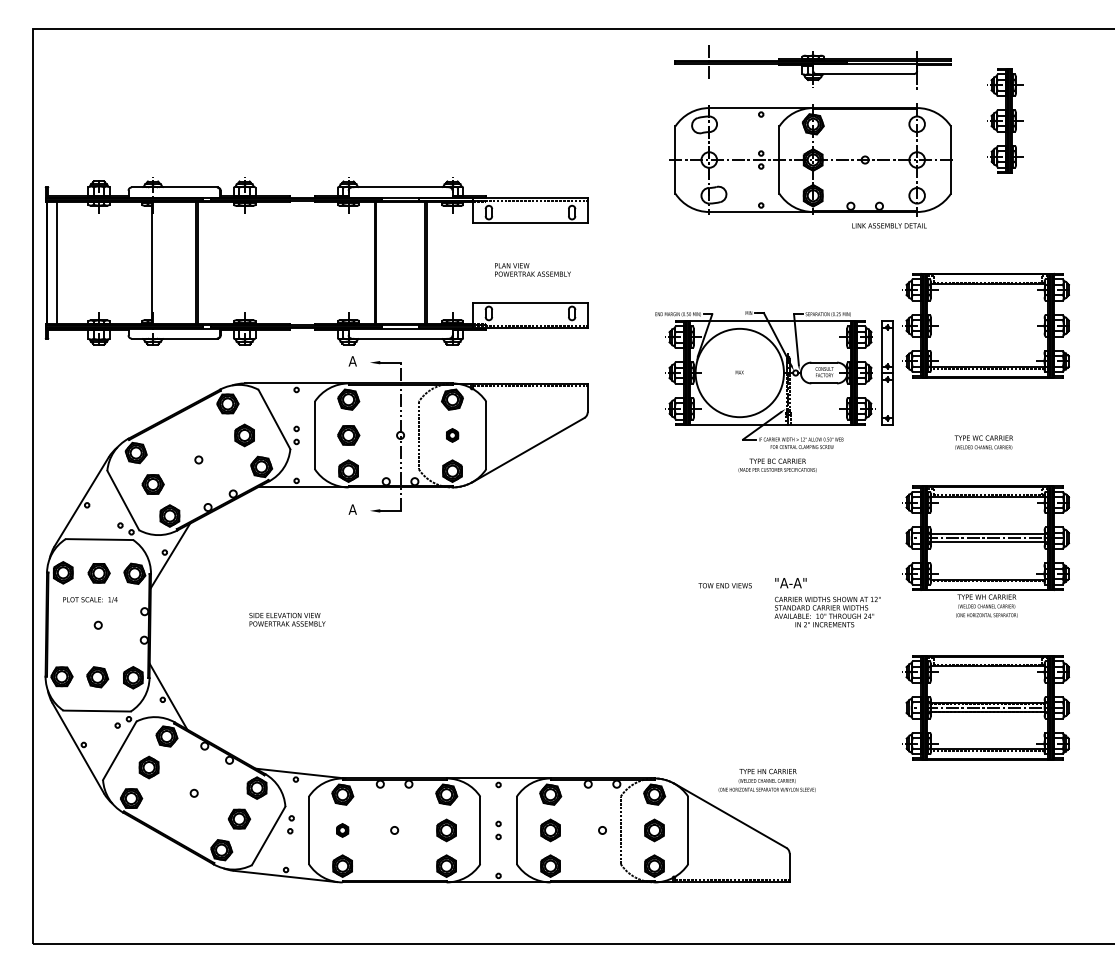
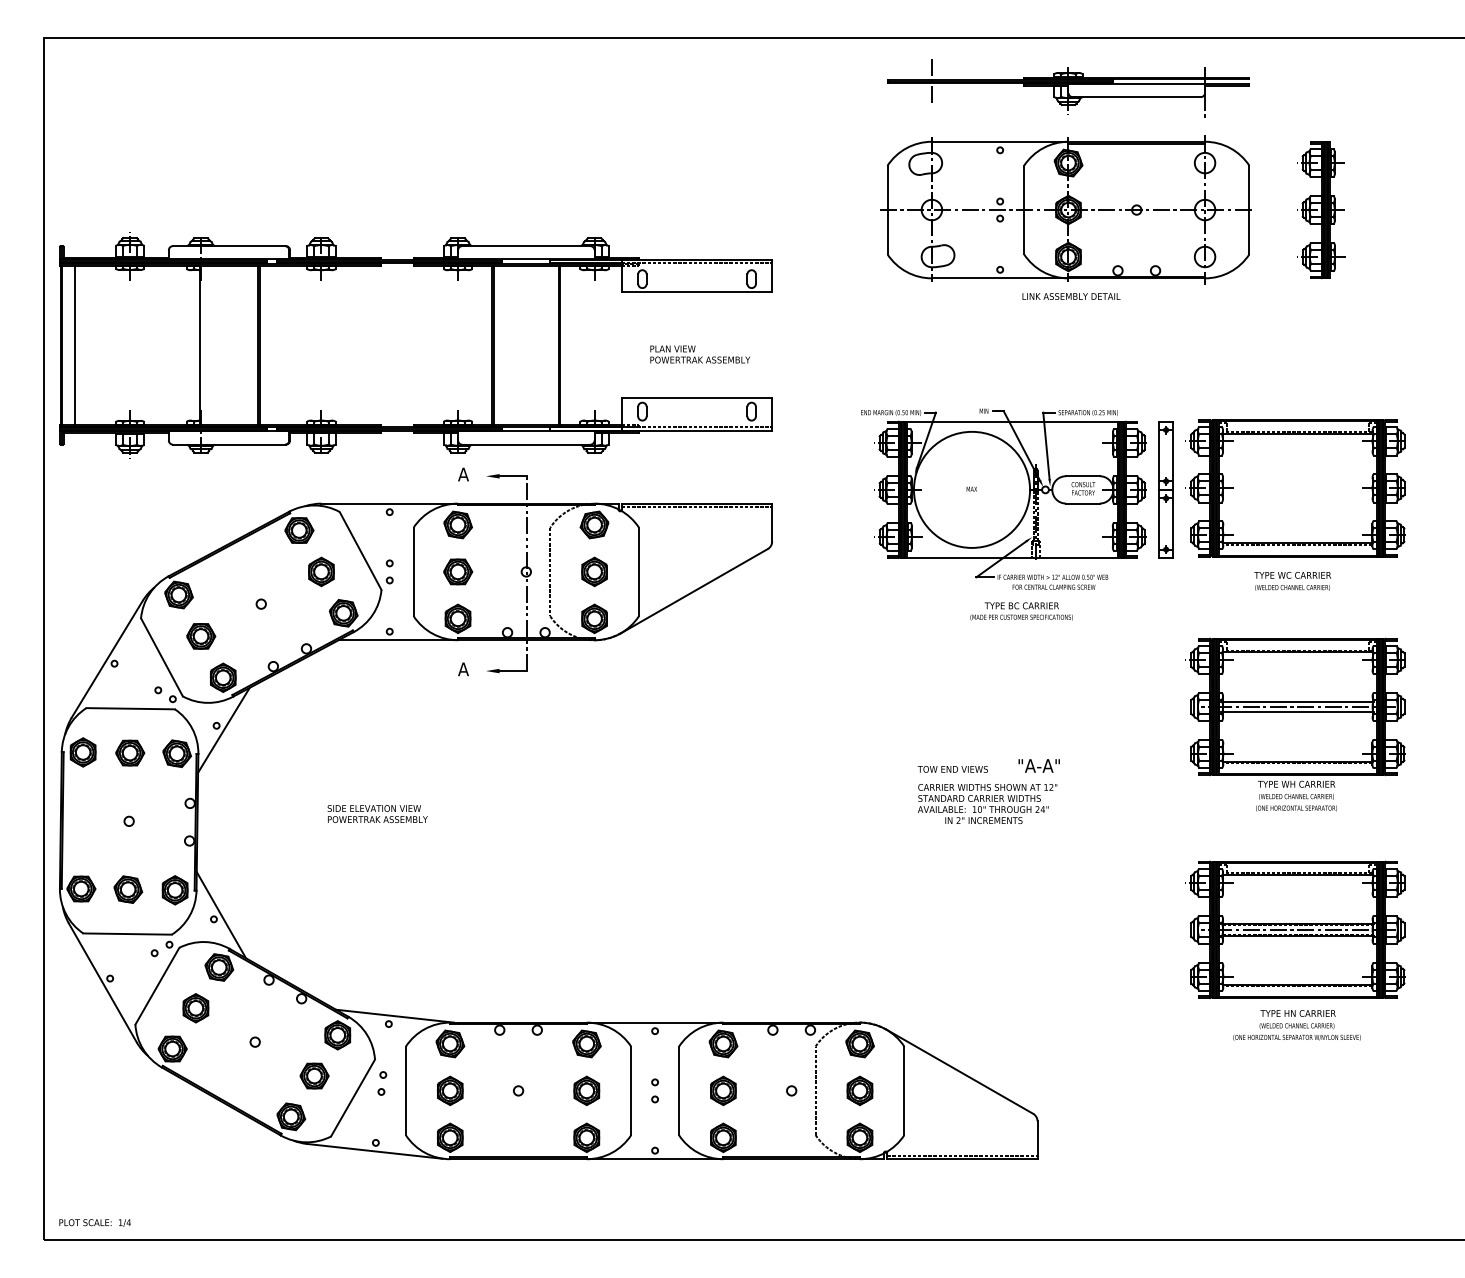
part: (1005, 120) -> (1321, 209), moved
text: (889, 225) -> (1071, 296), moved
part: (986, 325) -> (1296, 487), moved
part: (452, 435) -> (594, 571), size x1.67
text: (90, 599) -> (95, 1222), moved
text: (827, 611) -> (987, 803), moved
text: (766, 780) -> (1296, 1025), moved
part: (342, 830) -> (450, 1090), size x1.67

